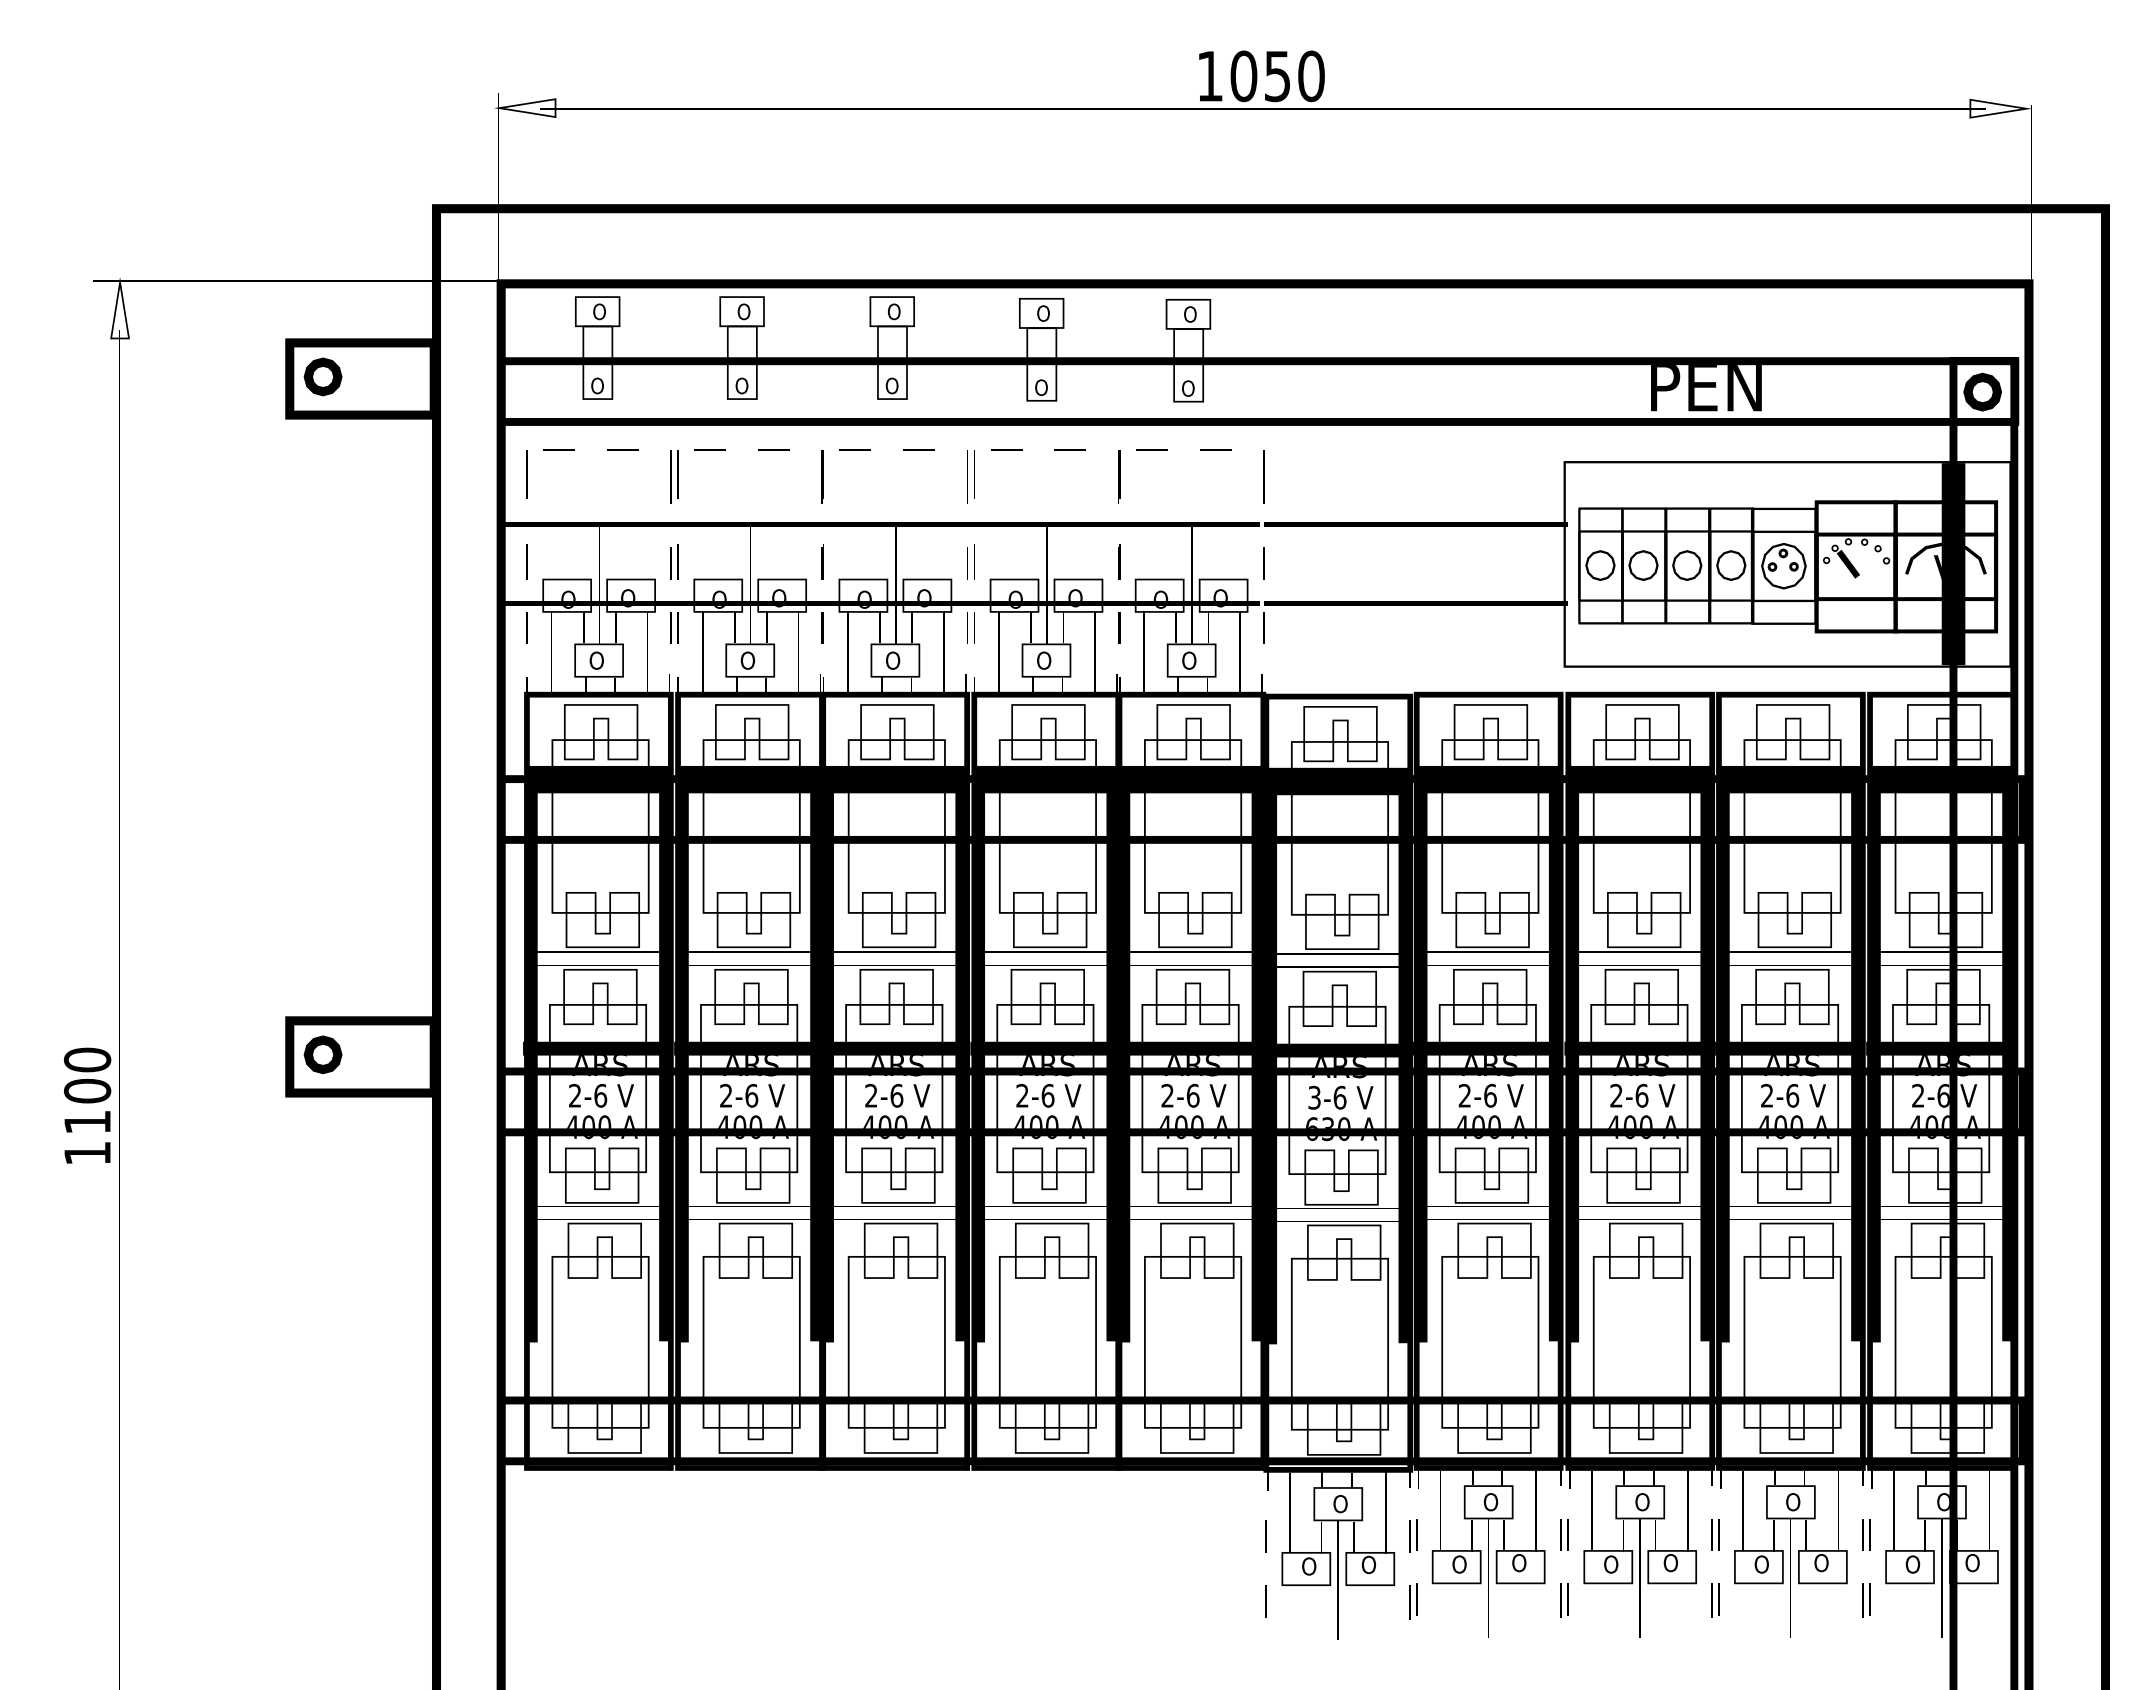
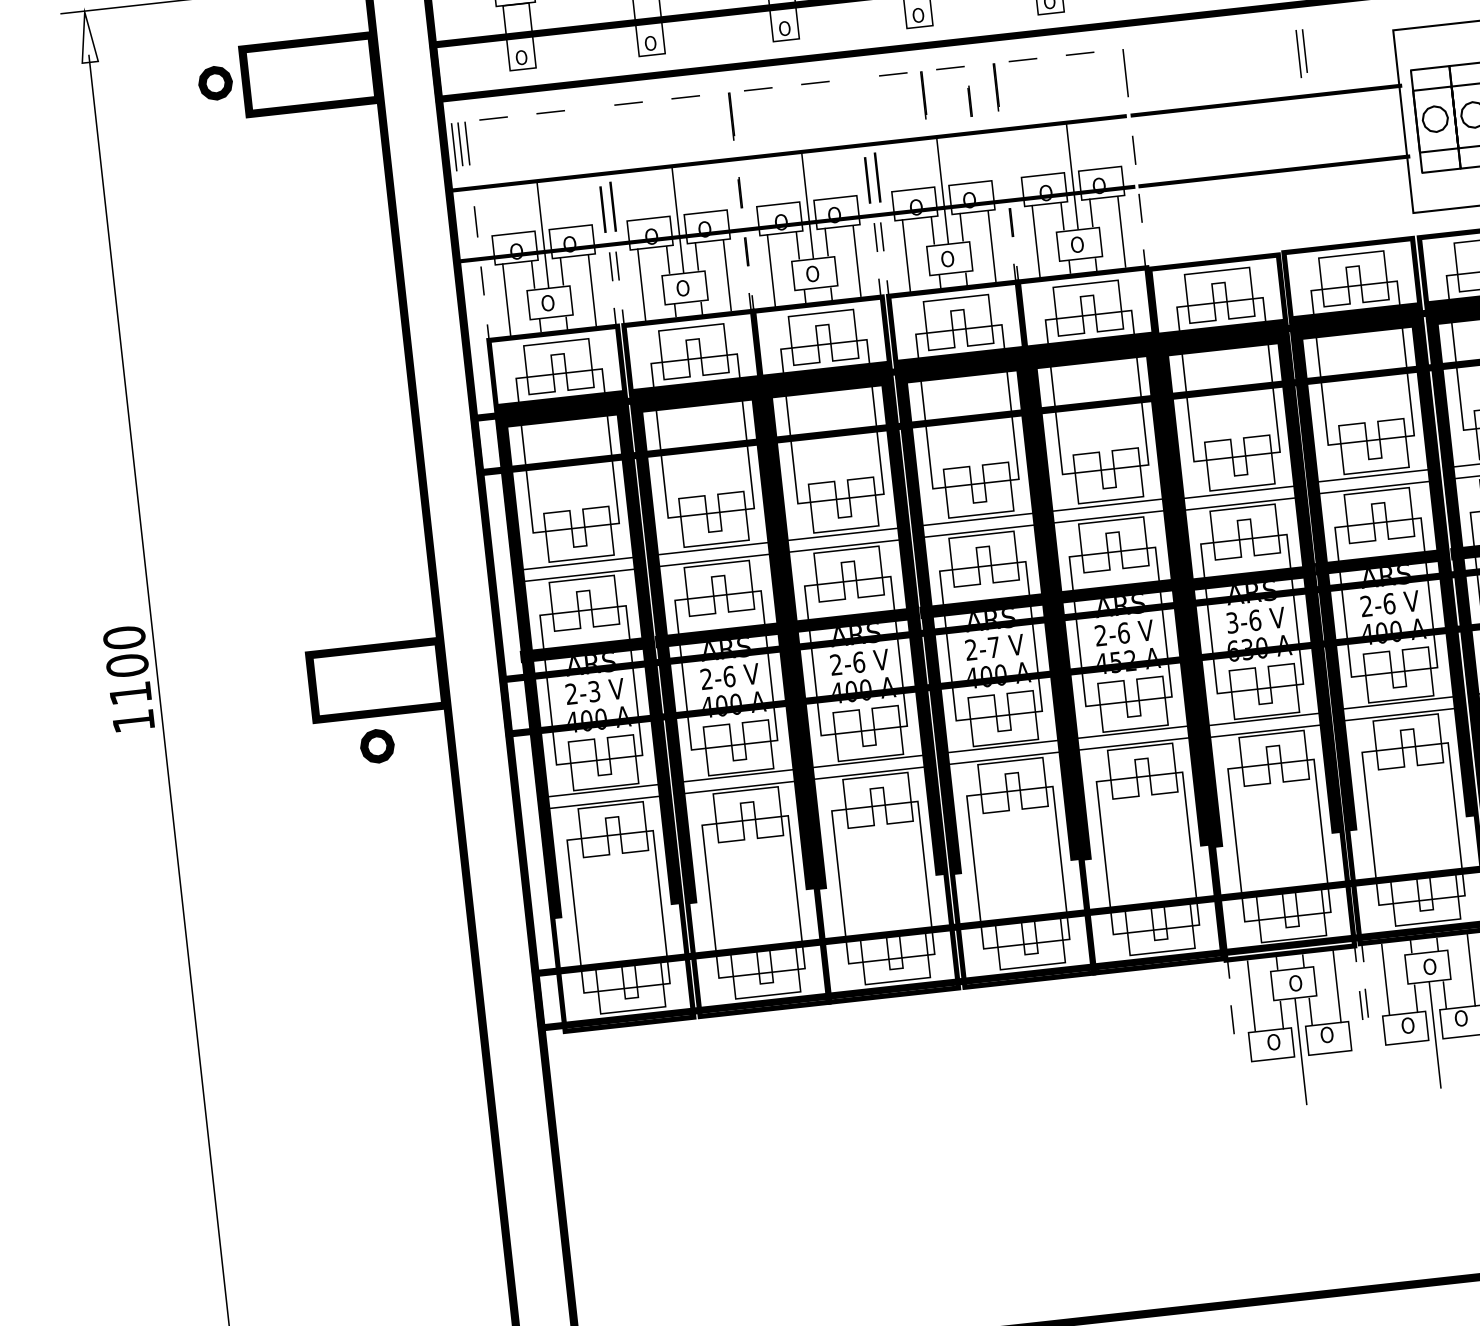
part: (322, 376) -> (215, 82), moved
part: (674, 476) -> (457, 146), moved
part: (970, 476) -> (1301, 53), moved
line: (1037, 476) -> (923, 95), added
part: (674, 561) -> (607, 206), size x1.6
part: (970, 561) -> (872, 177), size x1.6
line: (1119, 561) -> (970, 100), moved
part: (322, 1054) -> (376, 746), moved
text: (600, 1095) -> (594, 691), 2-6 -> 2-3
text: (1047, 1095) -> (993, 647), 2-6 -> 2-7
text: (87, 1105) -> (128, 678), moved
text: (1189, 1127) -> (1123, 661), 400 -> 452
line: (1265, 1601) -> (1238, 1077), removed
part: (1413, 1601) -> (1370, 1063), removed

